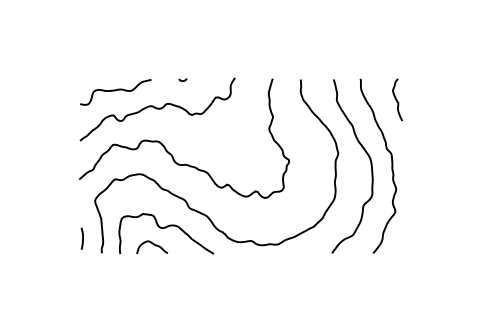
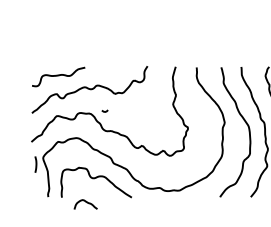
curve: (182, 80) -> (104, 111), moved
curve: (82, 238) -> (36, 164), moved
curve: (153, 245) -> (86, 203), moved

